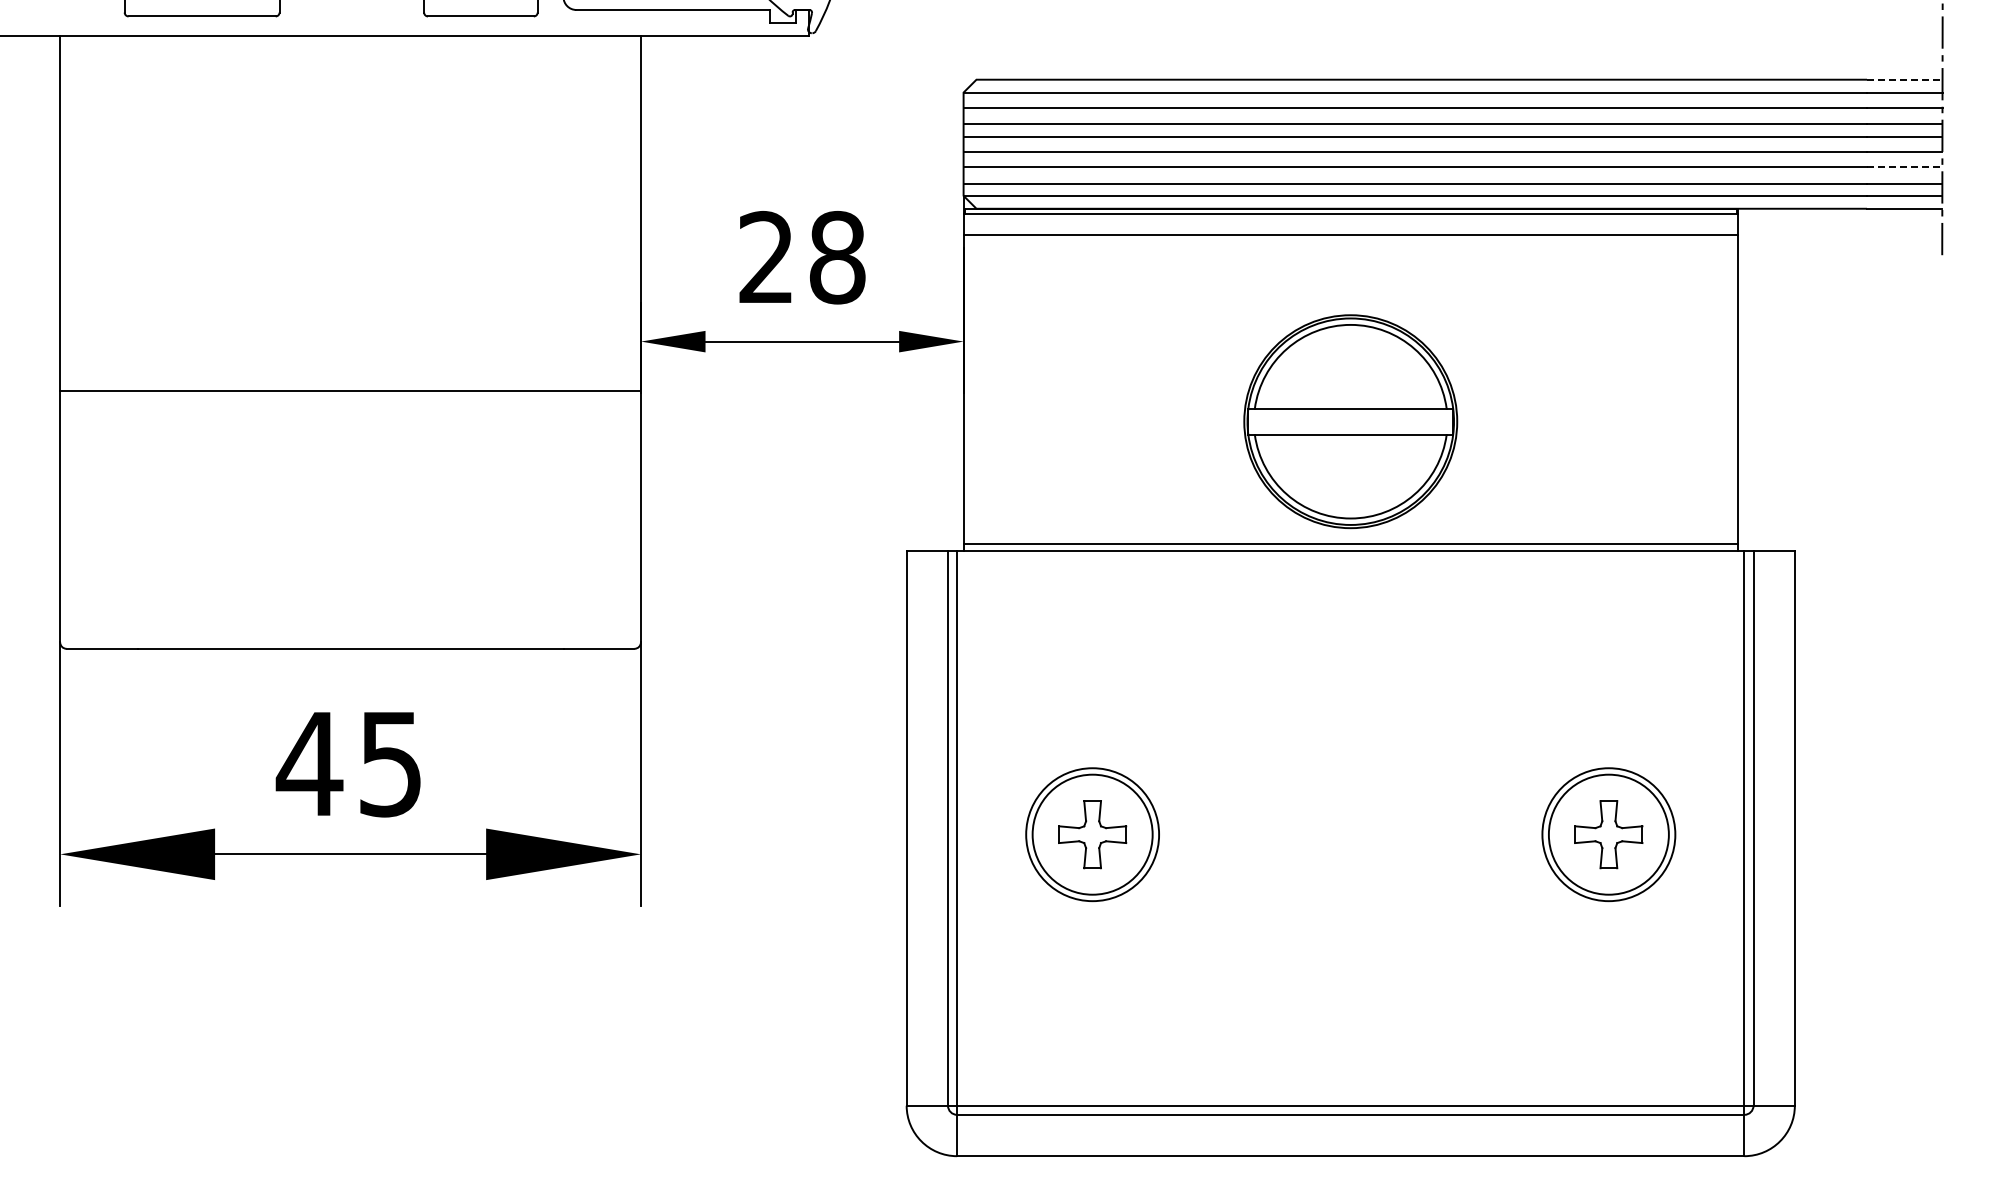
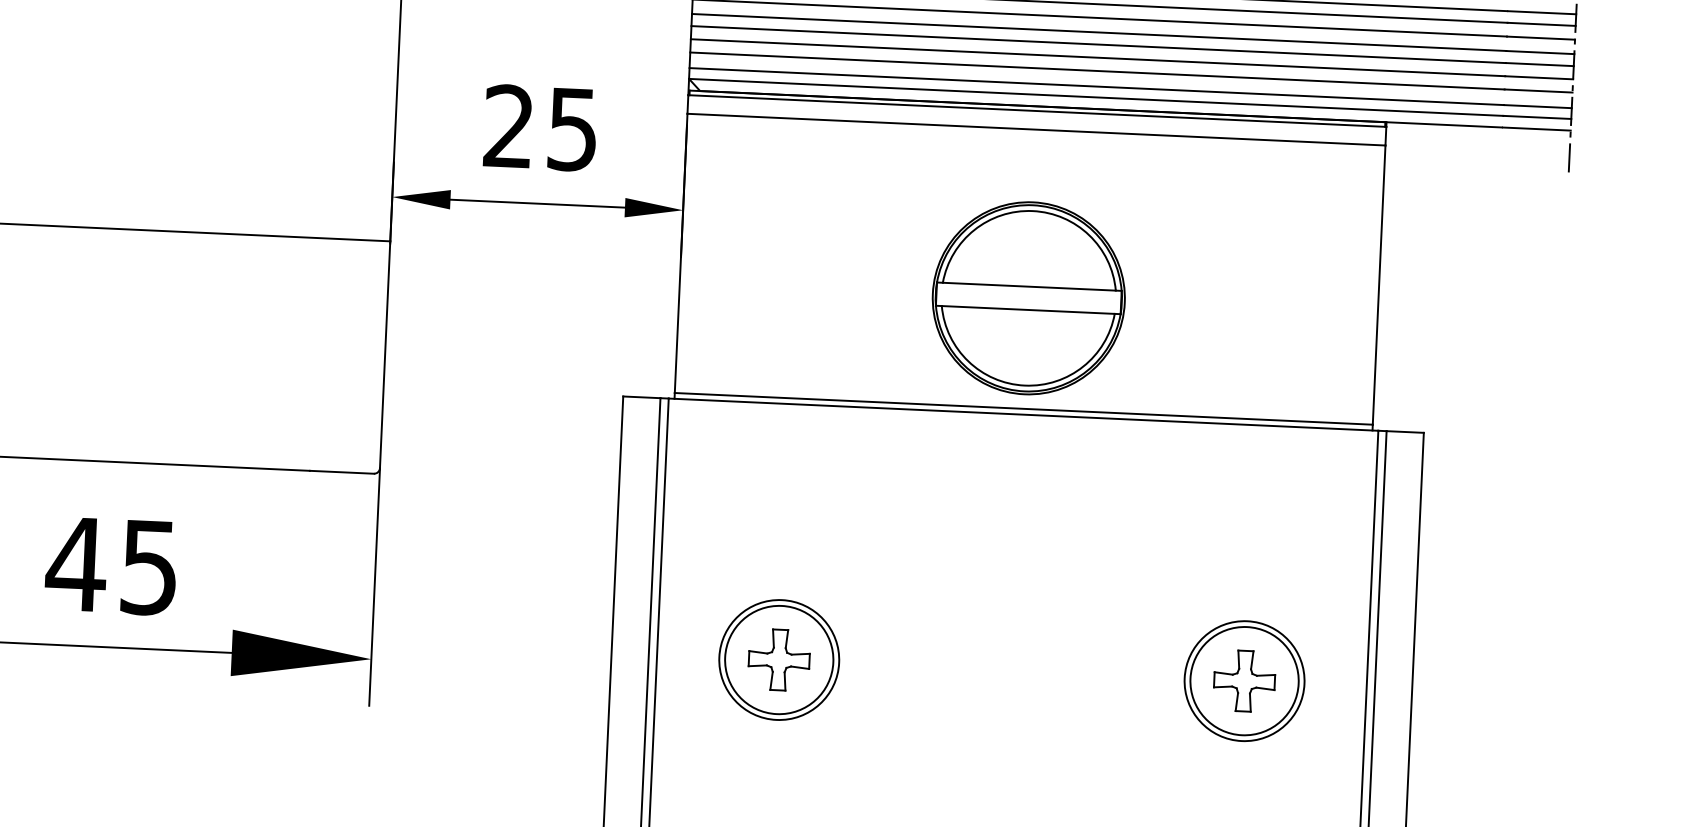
line: (1904, 79) -> (1541, 12), dashed -> solid
line: (1904, 166) -> (1538, 90), dashed -> solid
text: (837, 257) -> (572, 129), 28 -> 25

